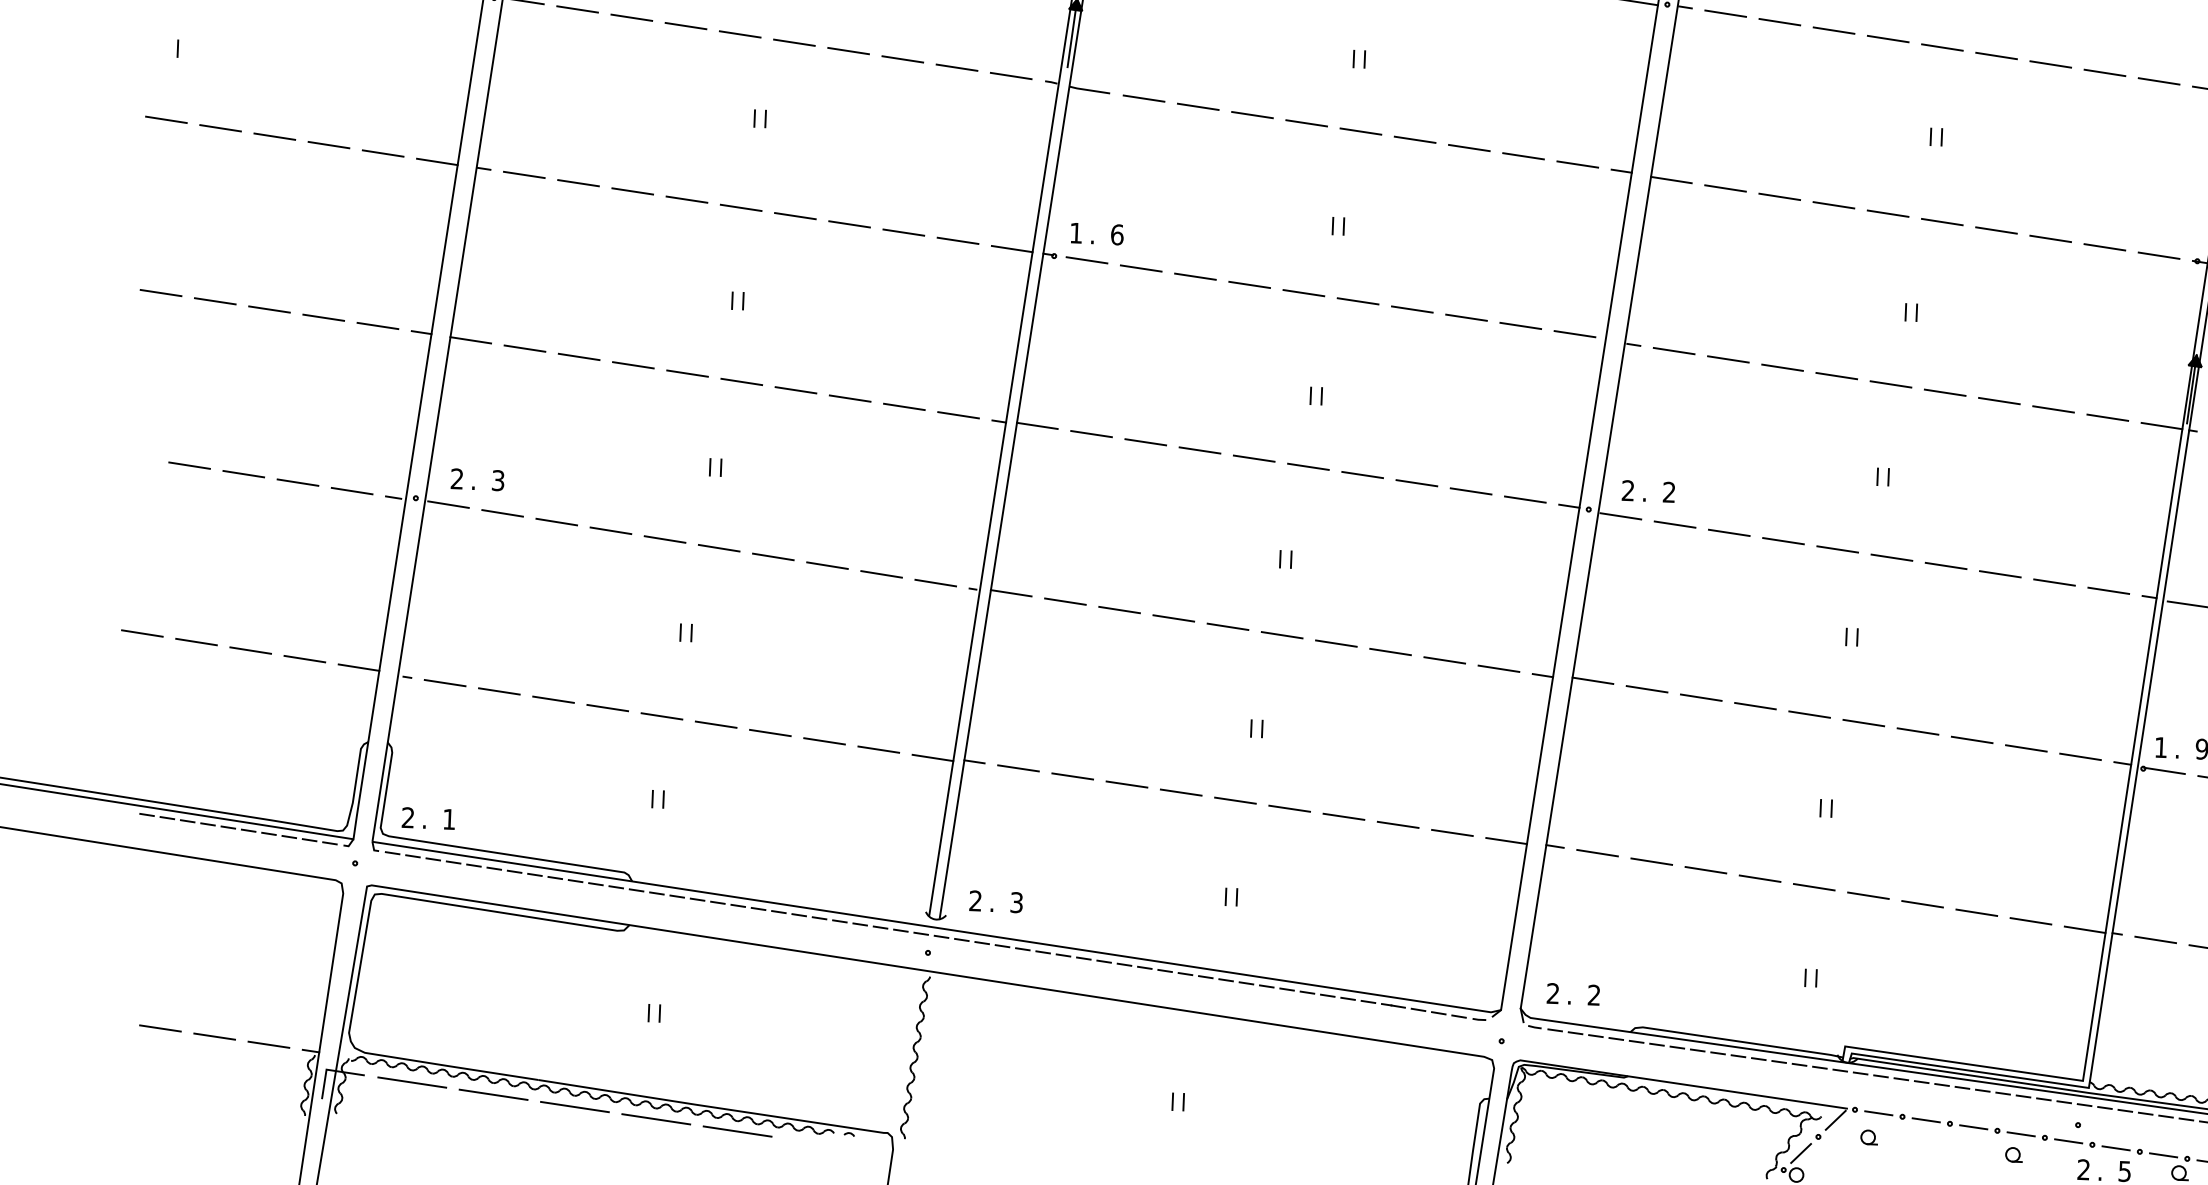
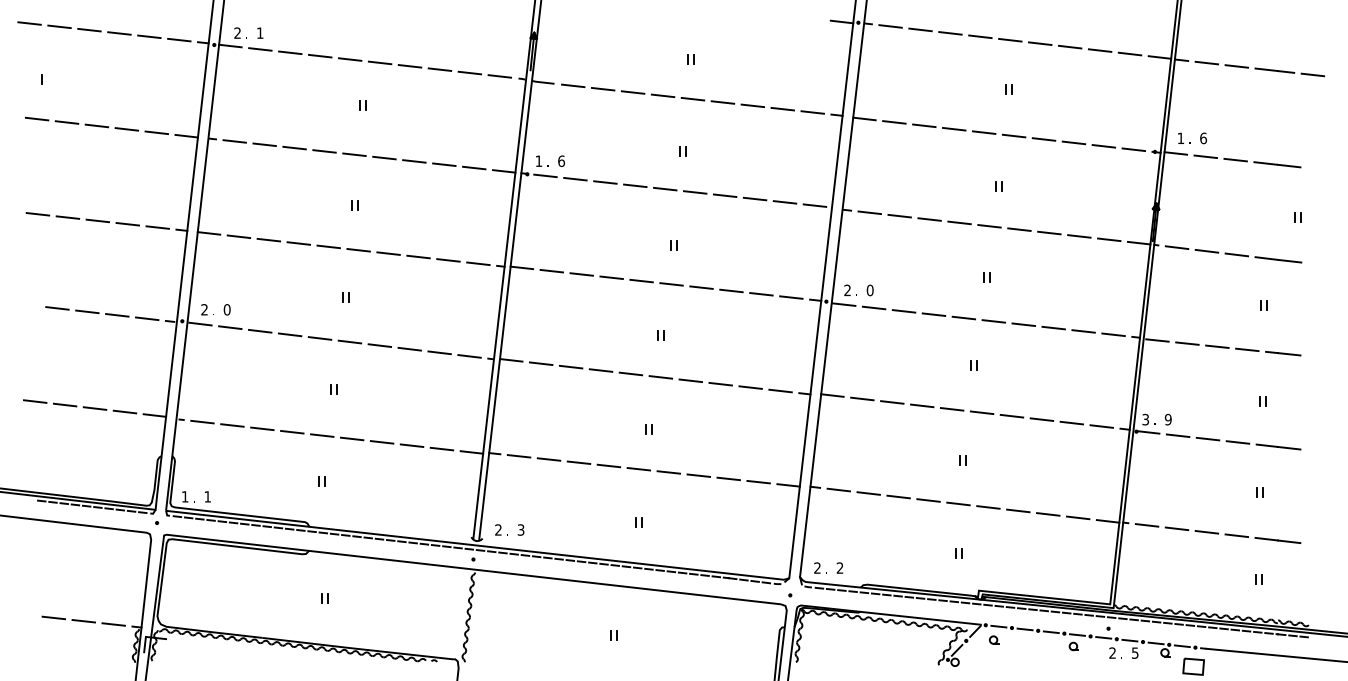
text: (497, 480) -> (226, 309), 3 -> 0
text: (1668, 492) -> (869, 290), 2 -> 0
text: (2160, 747) -> (1145, 419), 1 -> 3
text: (406, 817) -> (184, 496), 2 -> 1
line: (410, 1083) -> (192, 642), removed
line: (492, 1093) -> (237, 646), removed
line: (573, 1106) -> (282, 651), removed
line: (655, 1118) -> (327, 656), removed
line: (736, 1130) -> (372, 661), removed

